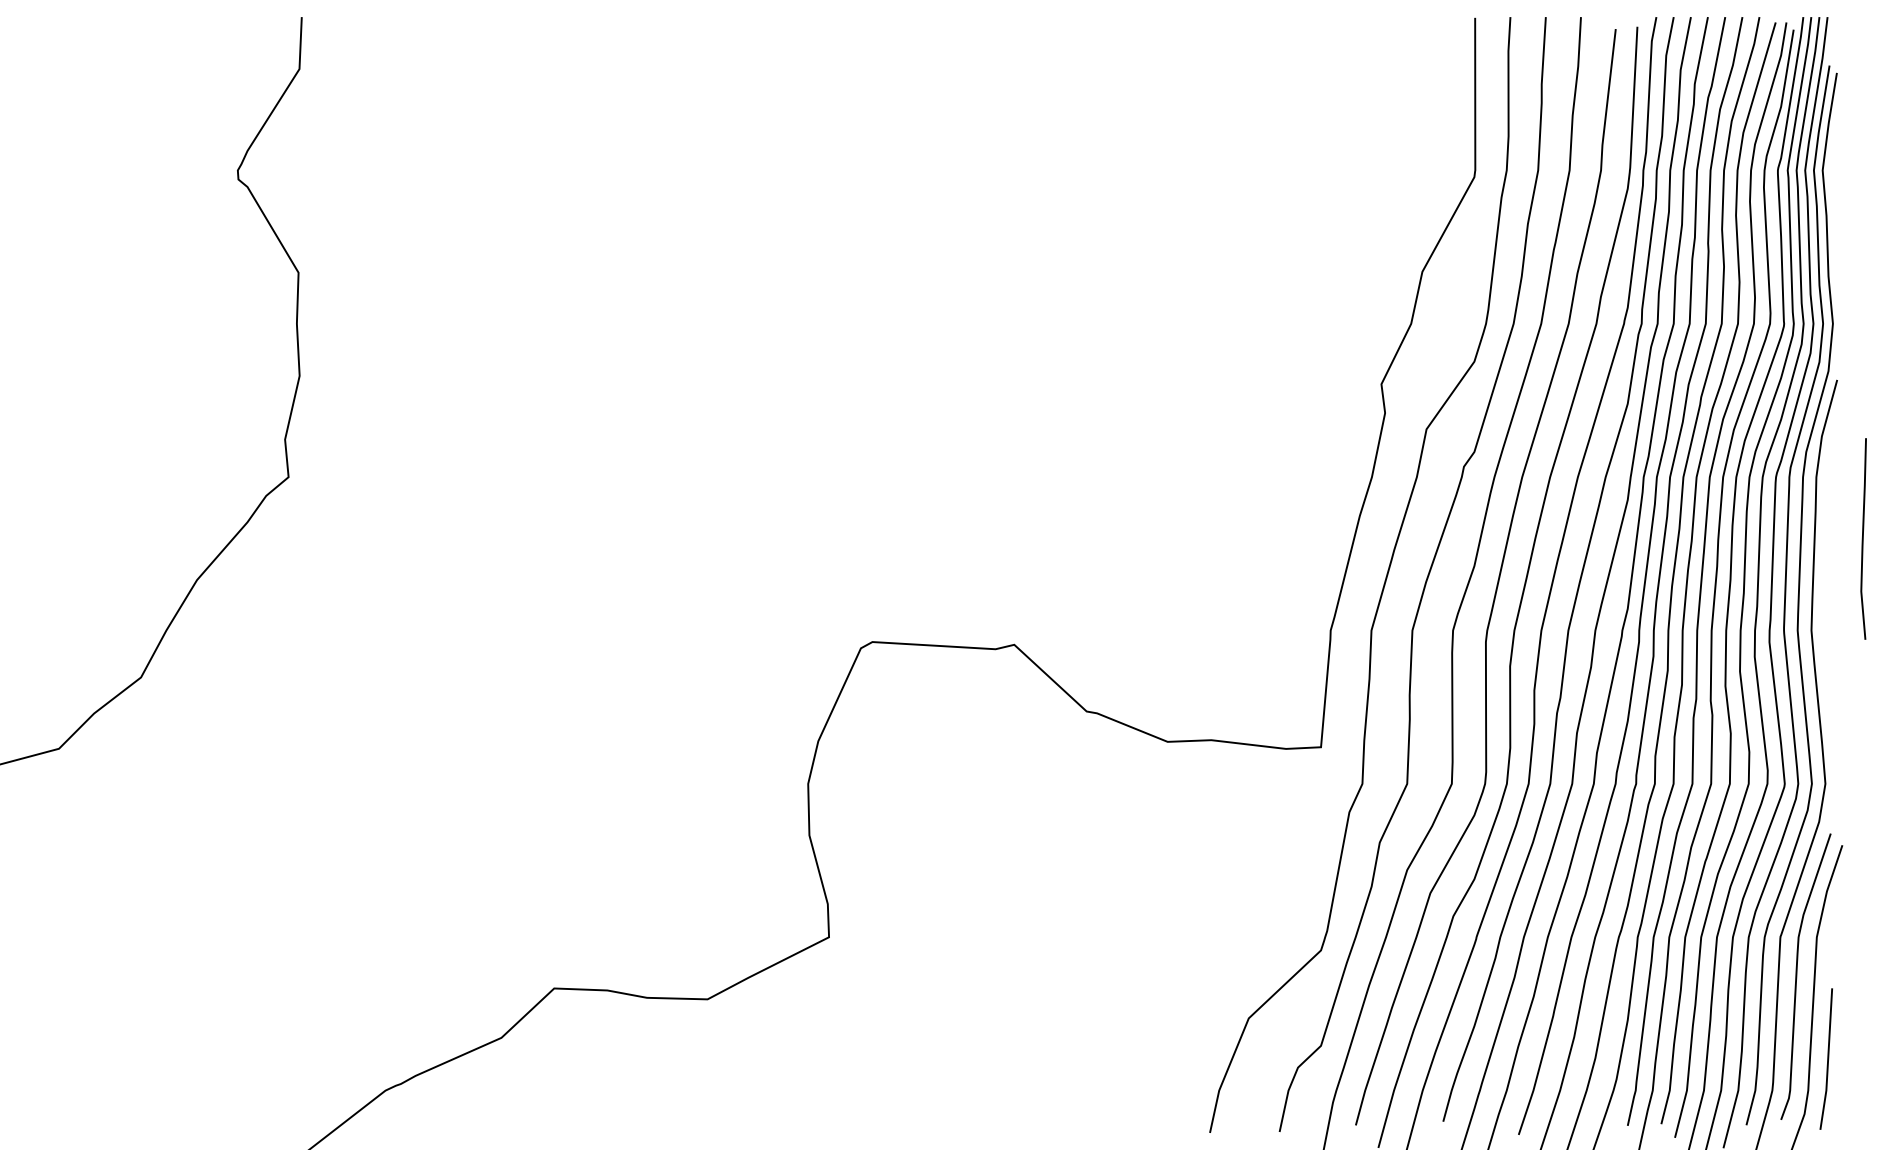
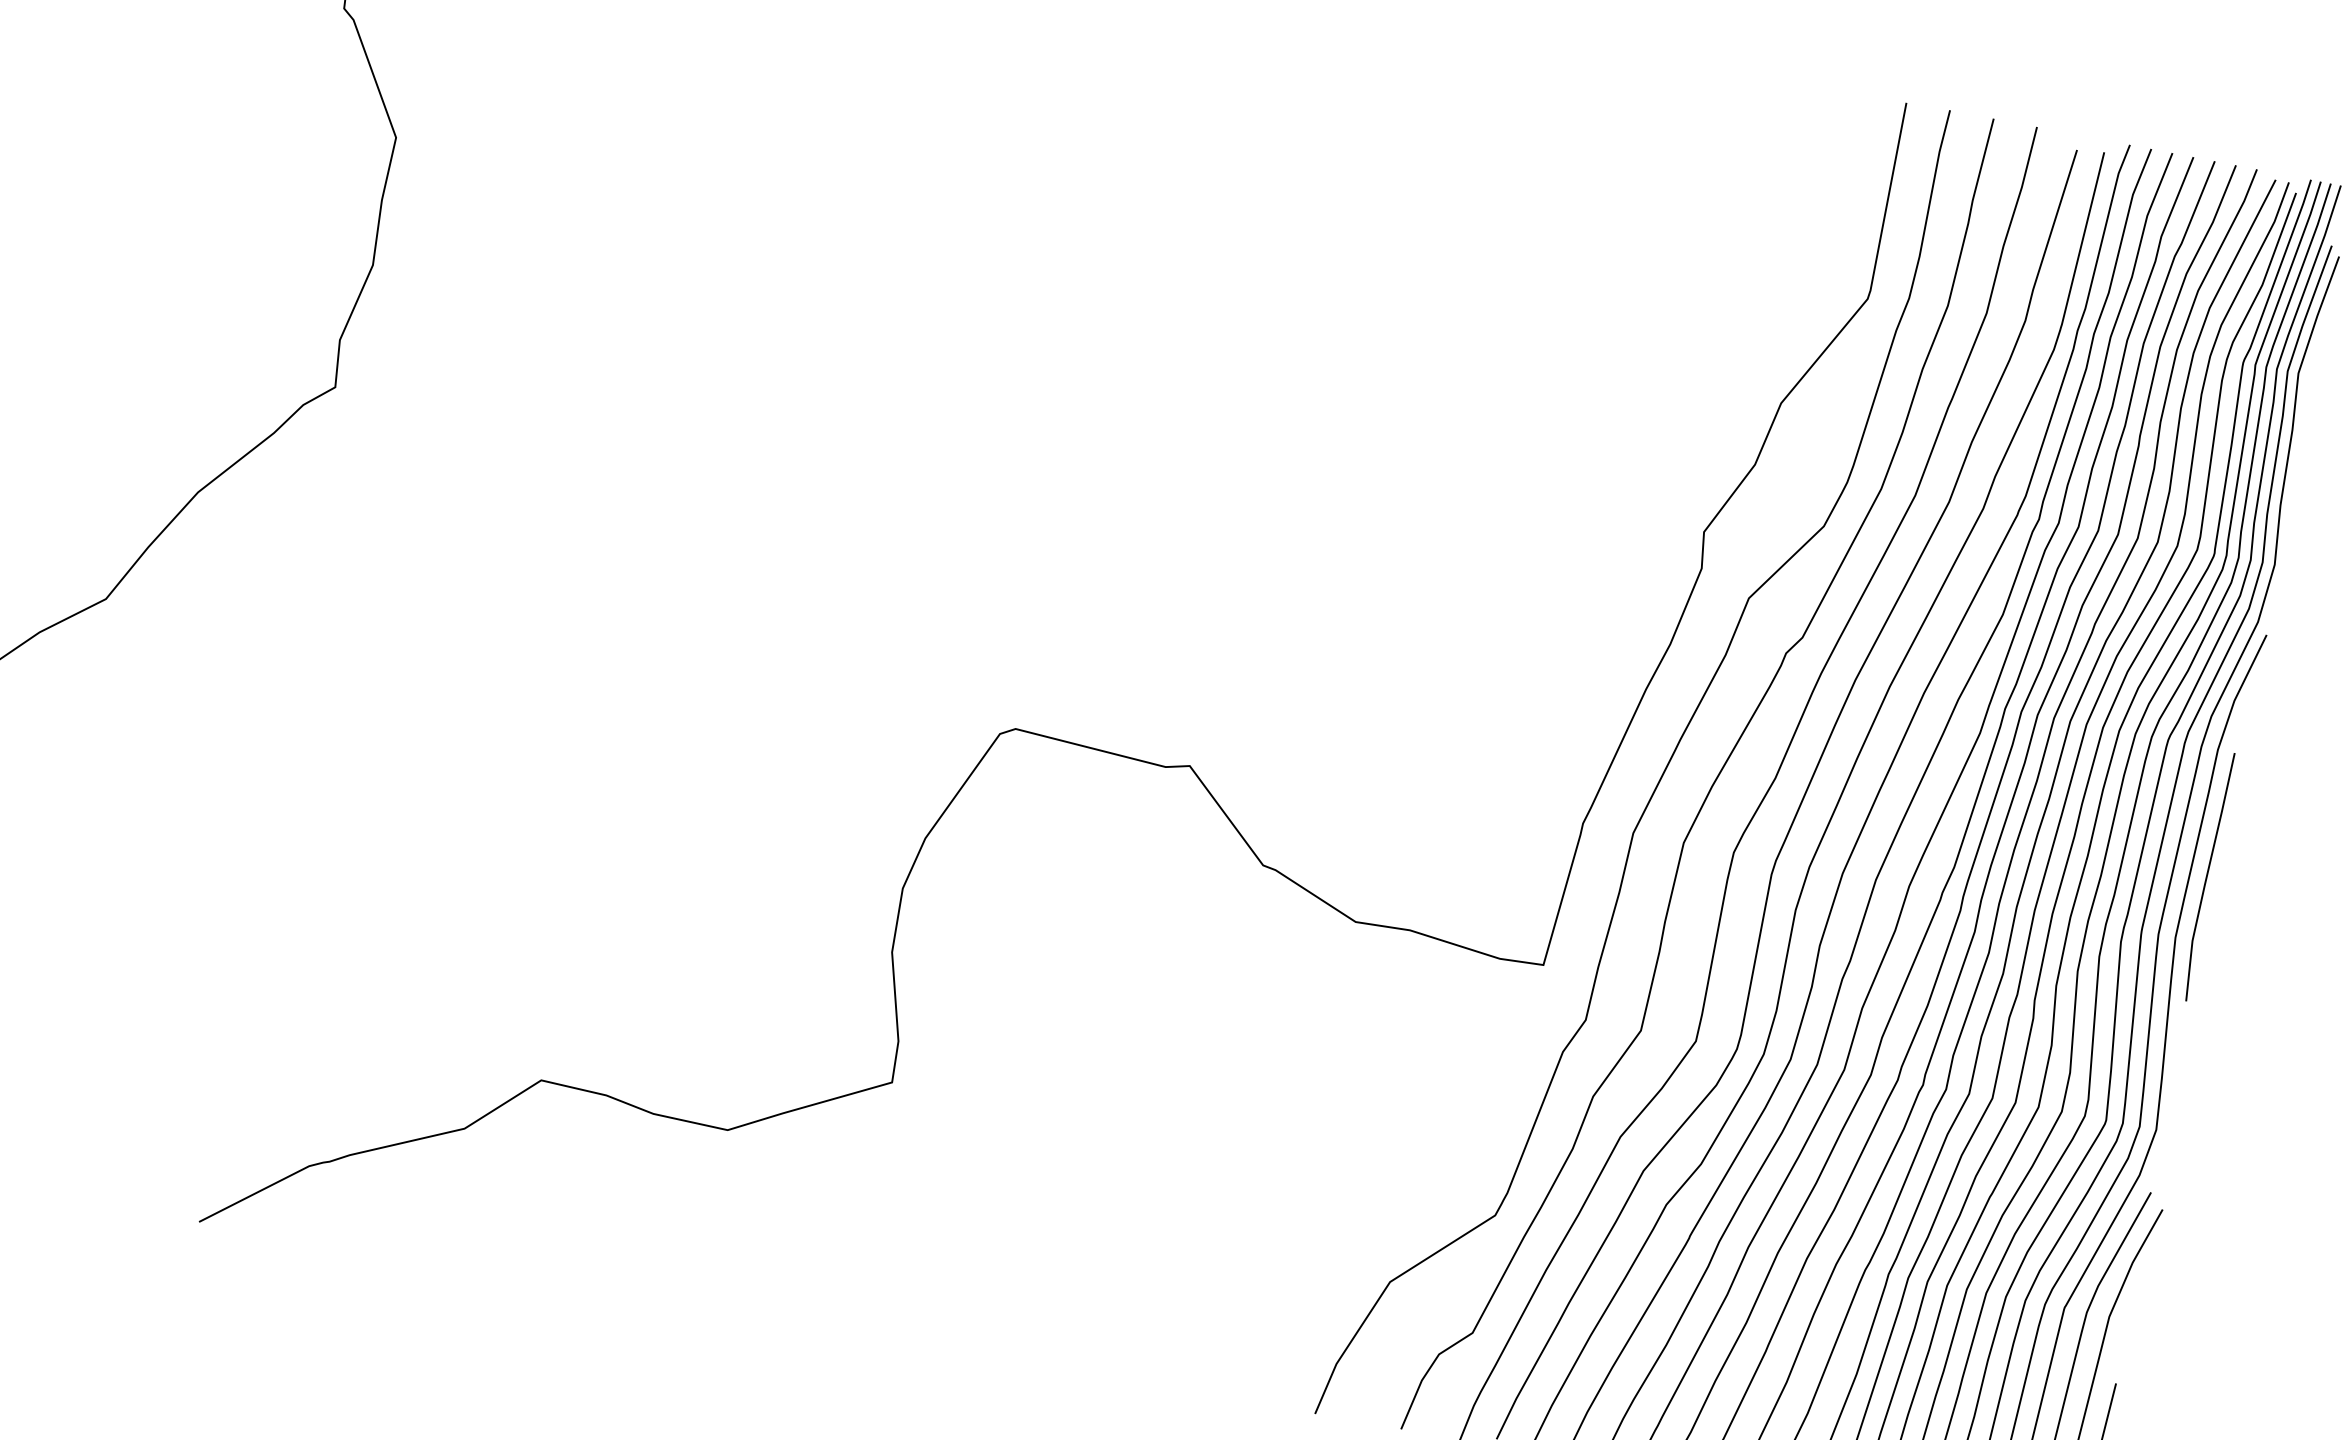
line: (1863, 538) -> (2207, 876), moved

